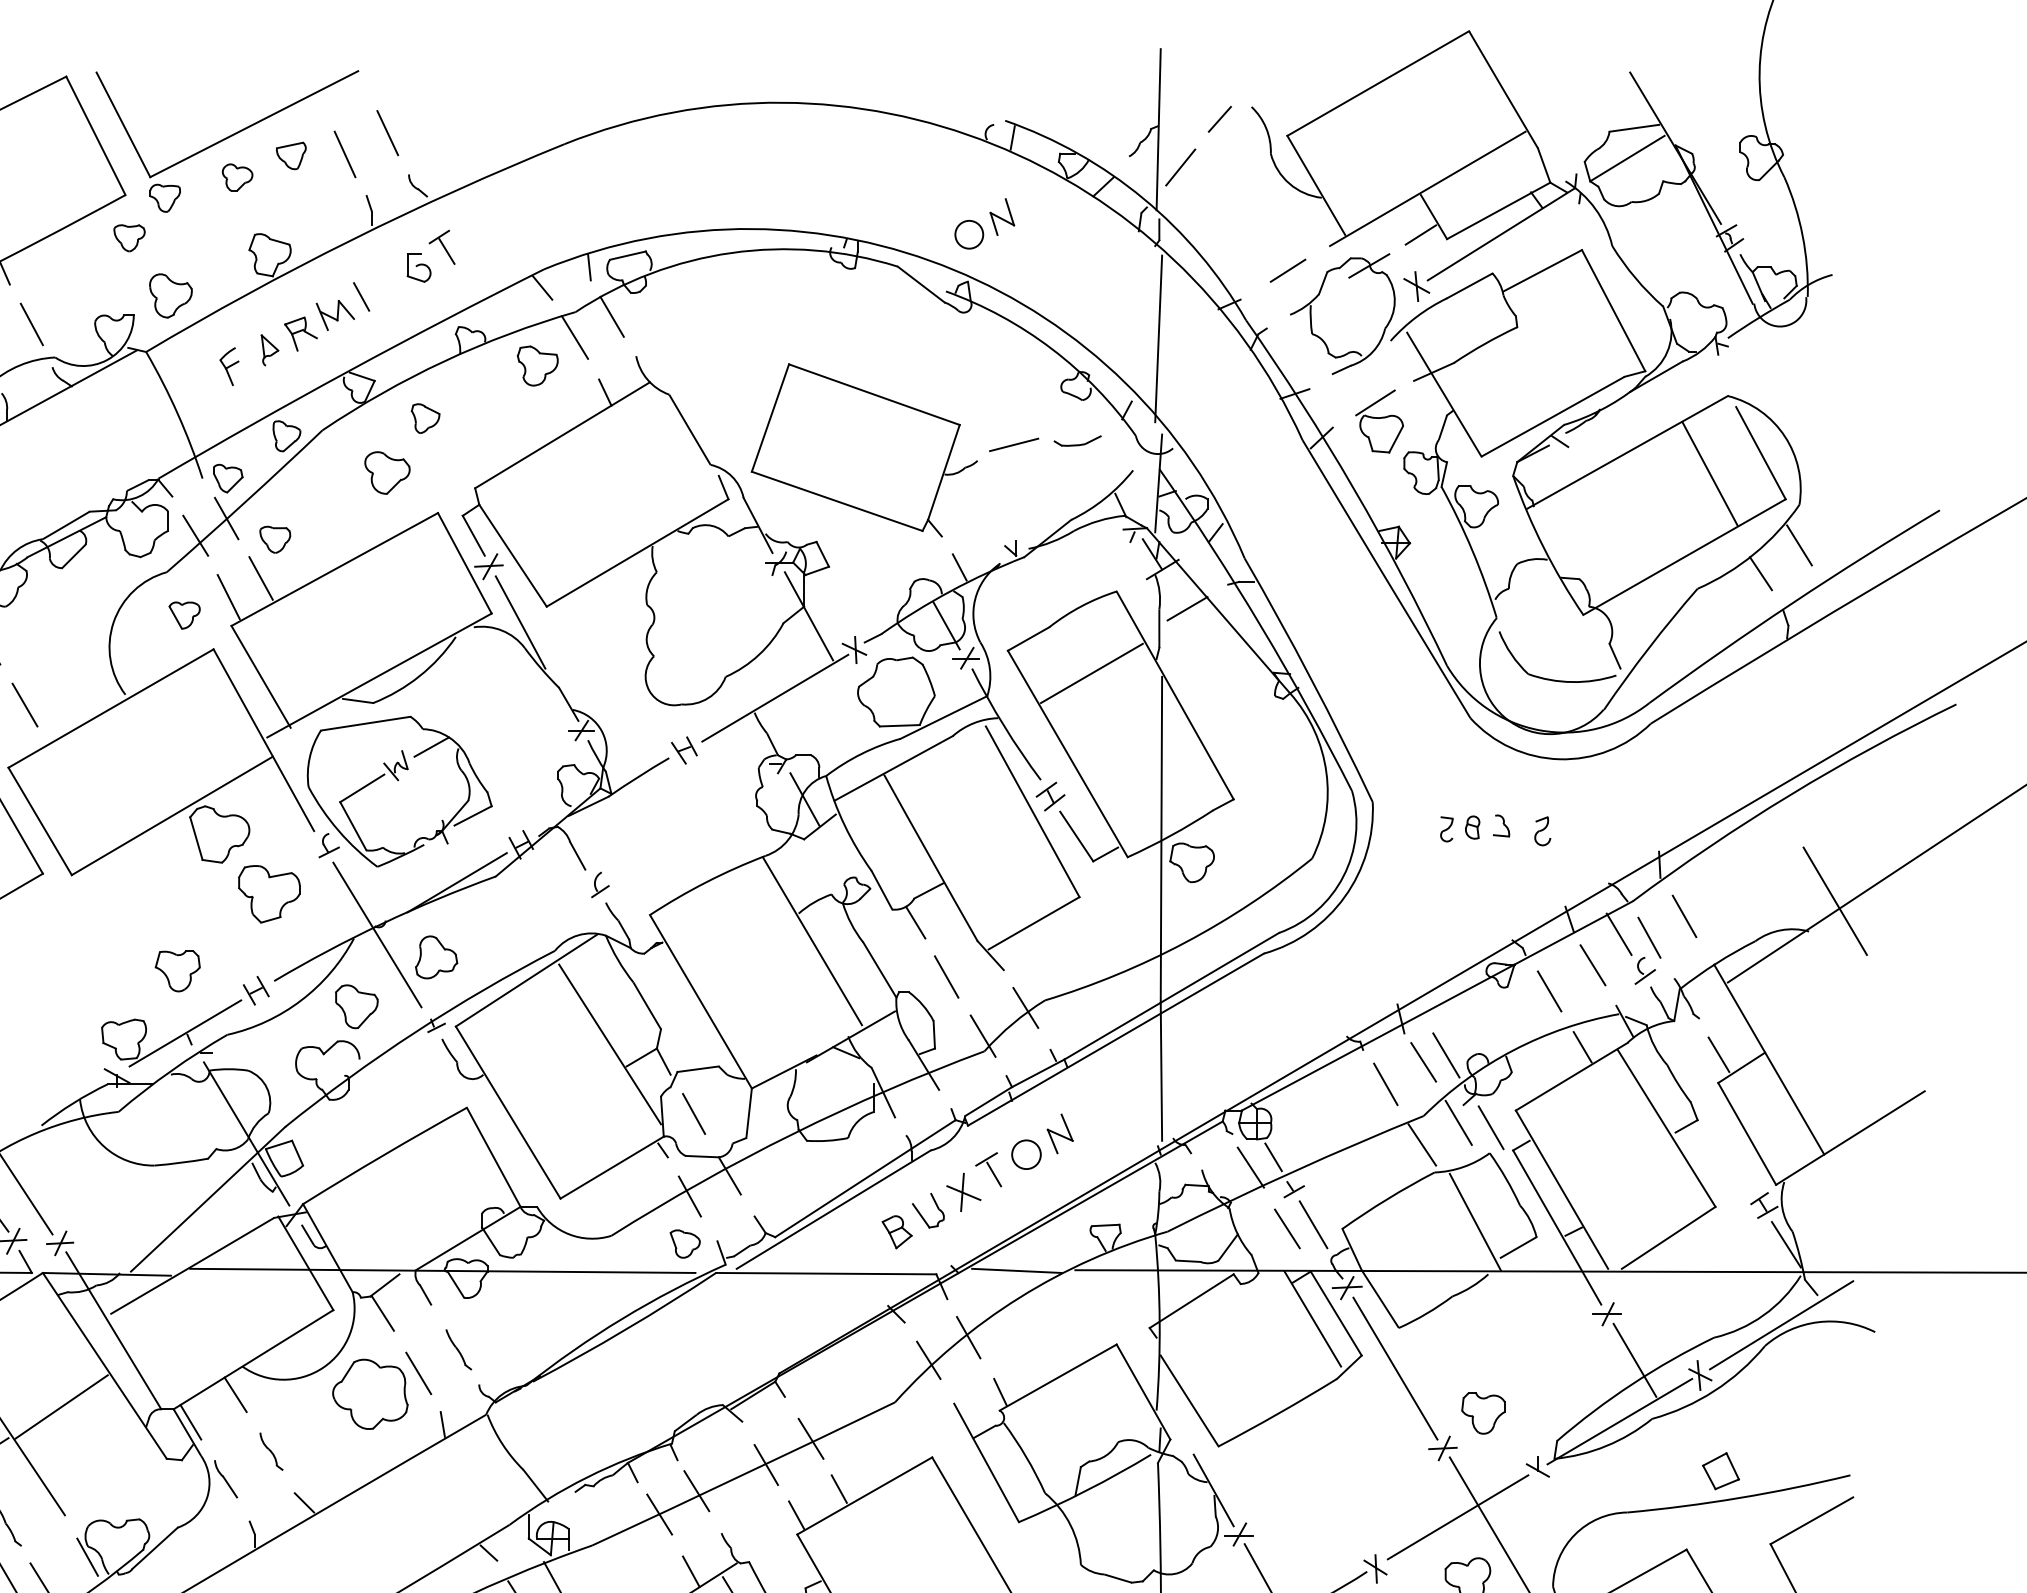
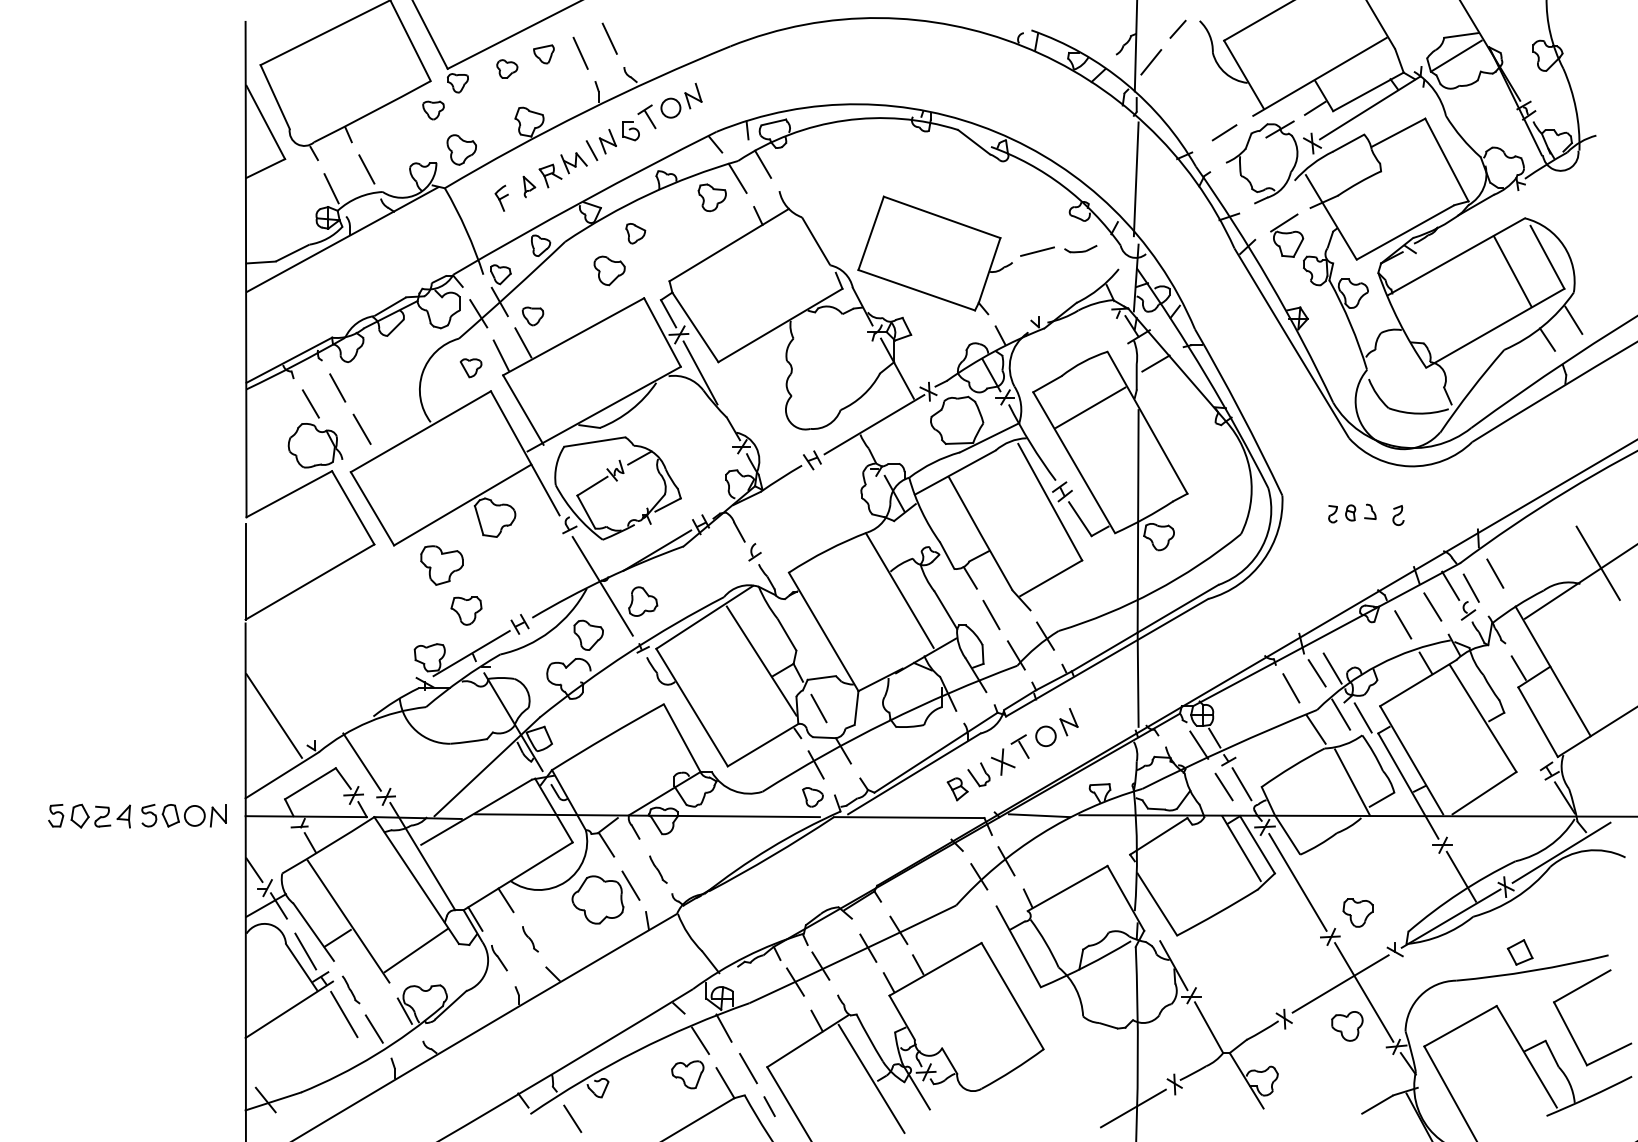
part: (984, 223) -> (681, 100), moved
part: (384, 283) -> (607, 141), added
part: (268, 894) -> (441, 565), moved
line: (60, 1406) -> (415, 950), moved

